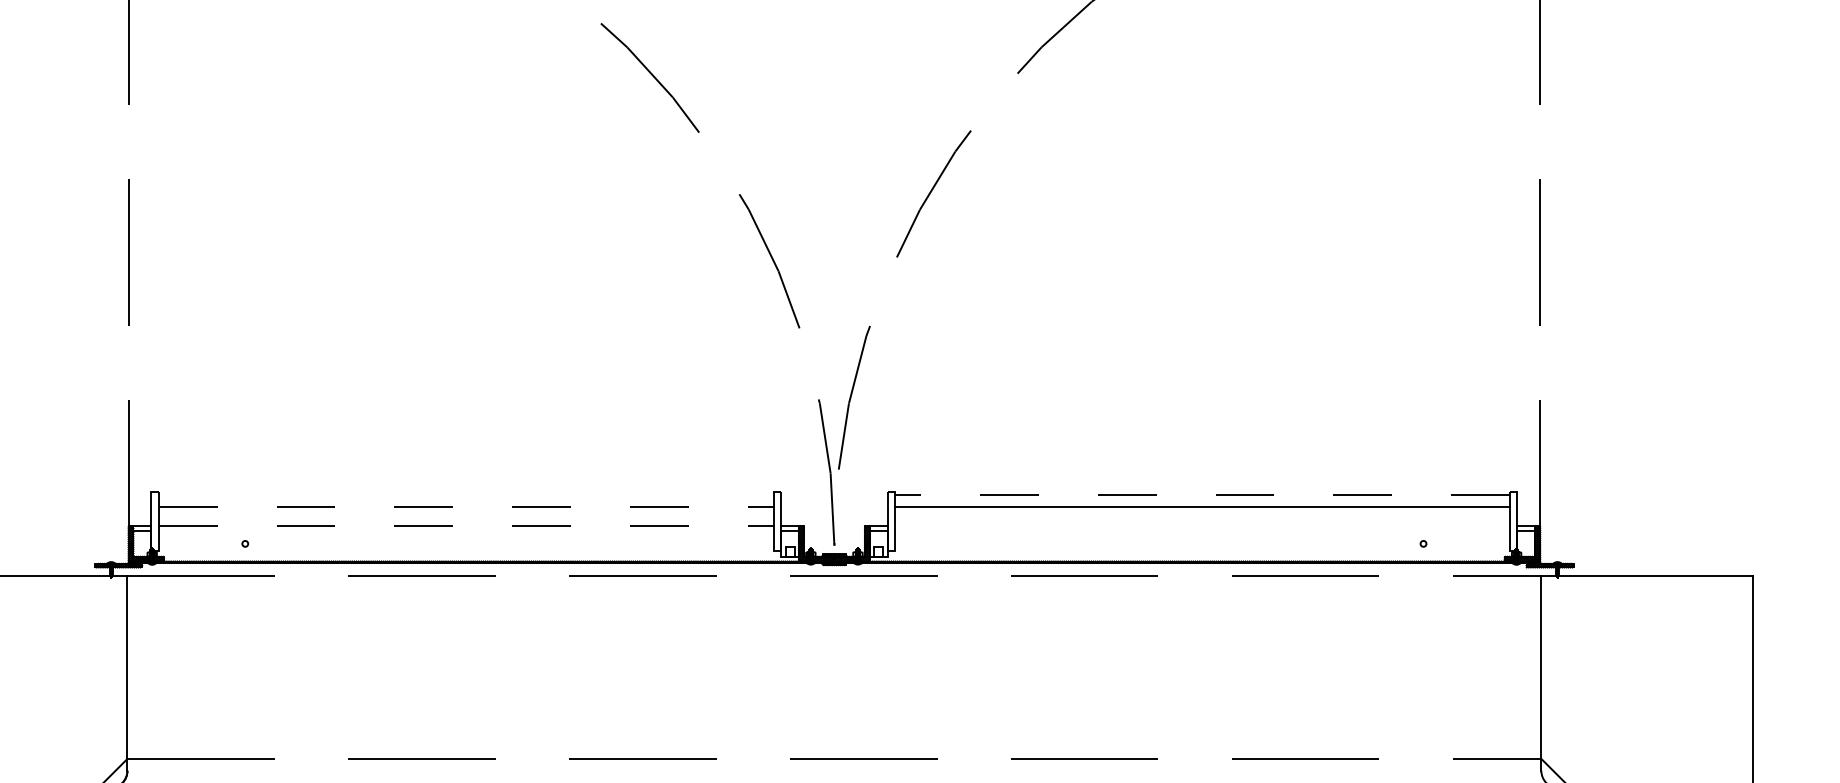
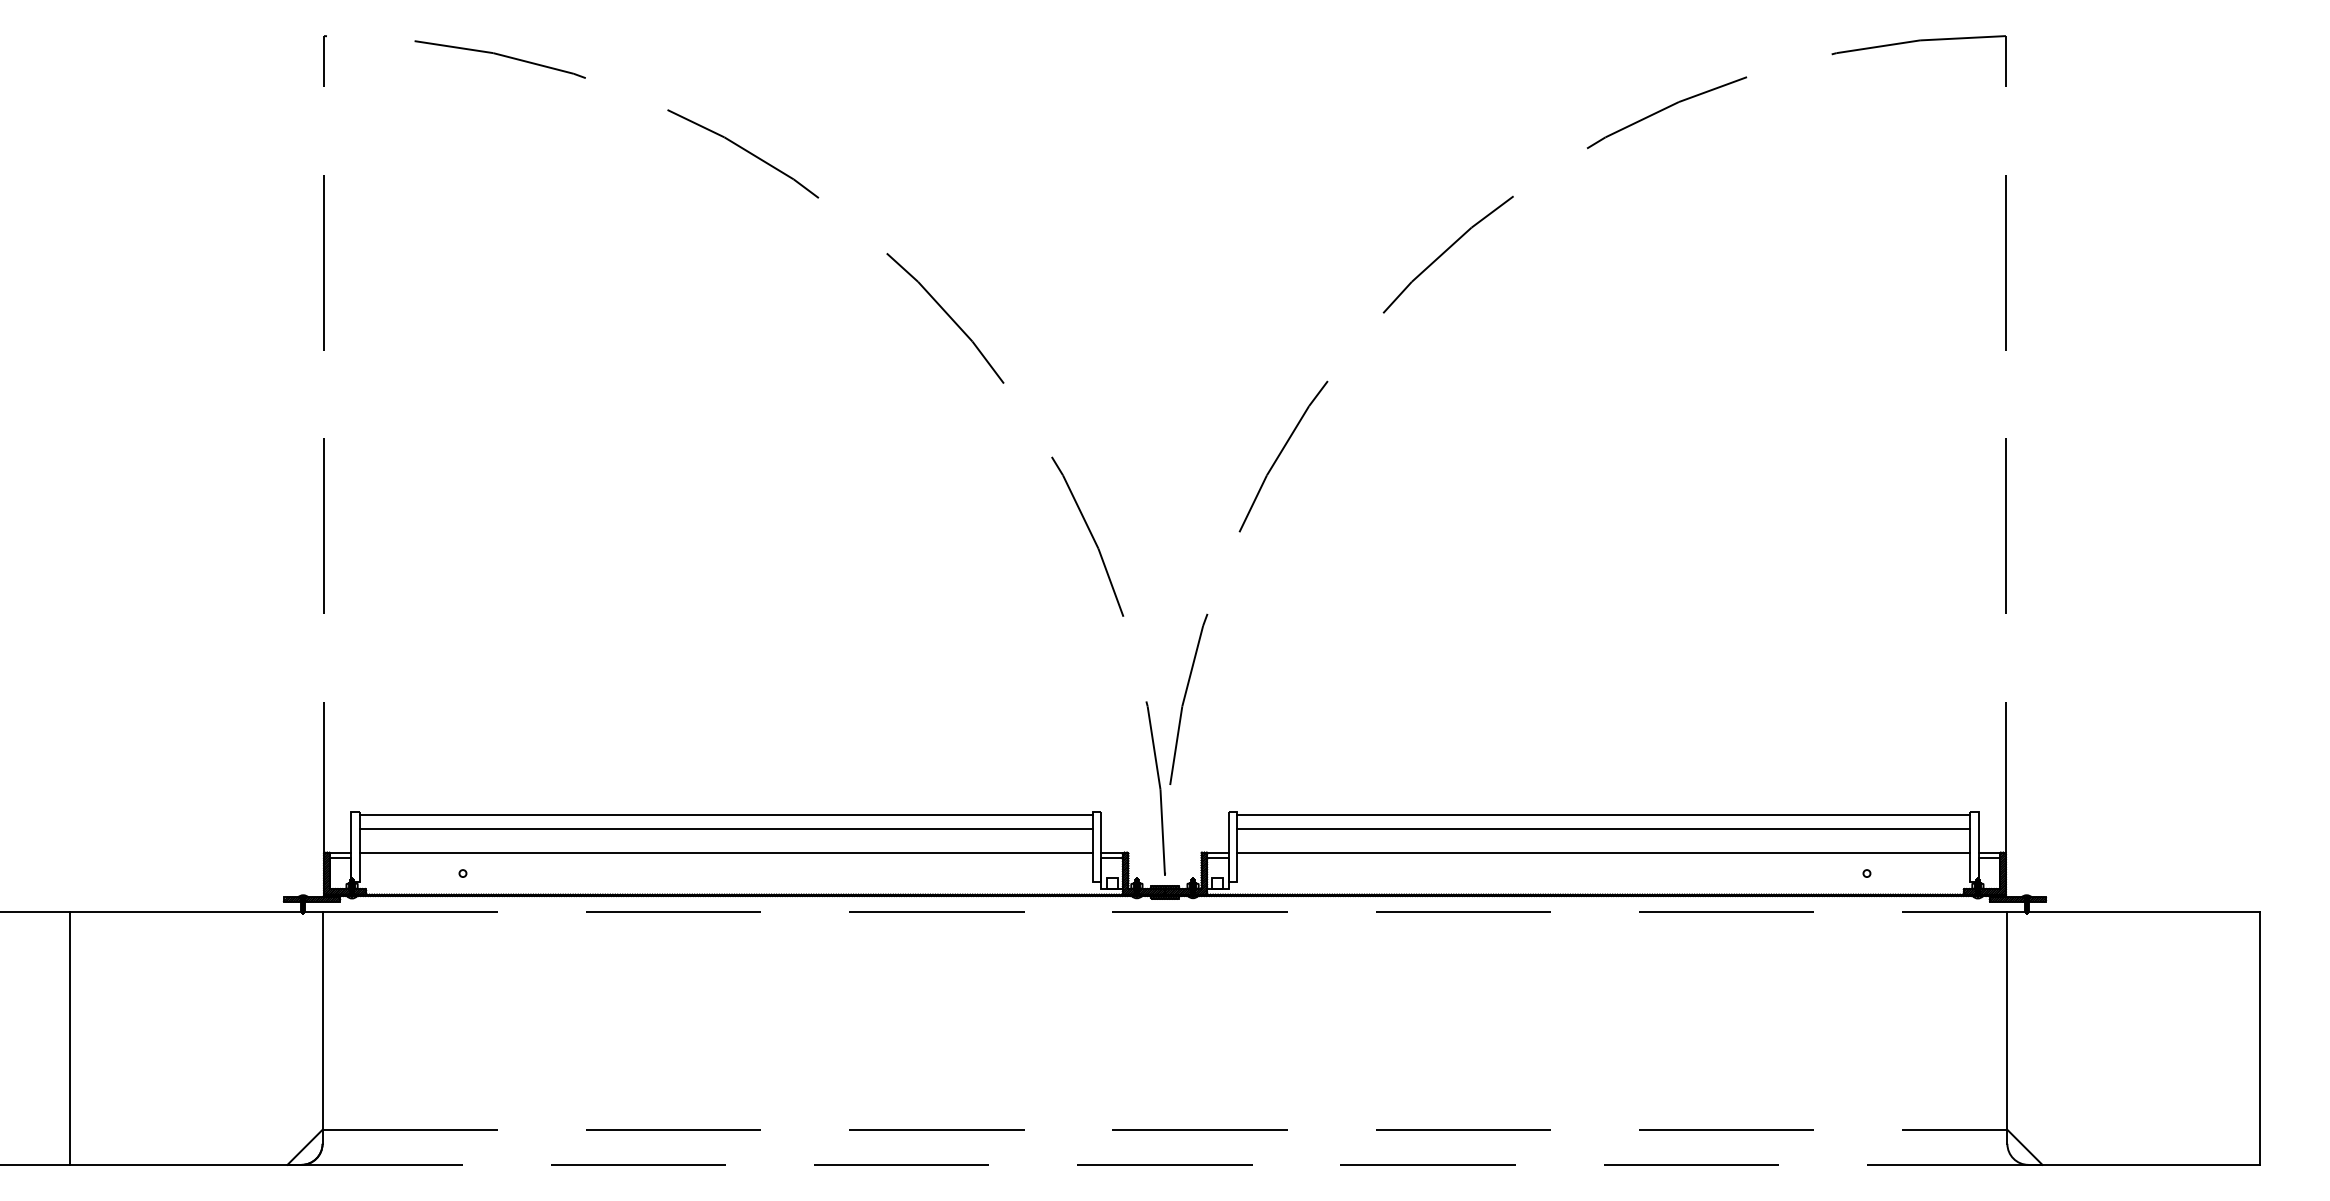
line: (465, 495) -> (725, 815), added
line: (1202, 495) -> (1603, 815), dashed -> solid
line: (466, 506) -> (726, 829), dashed -> solid
line: (466, 526) -> (726, 852), dashed -> solid
line: (1202, 526) -> (1603, 852), added

